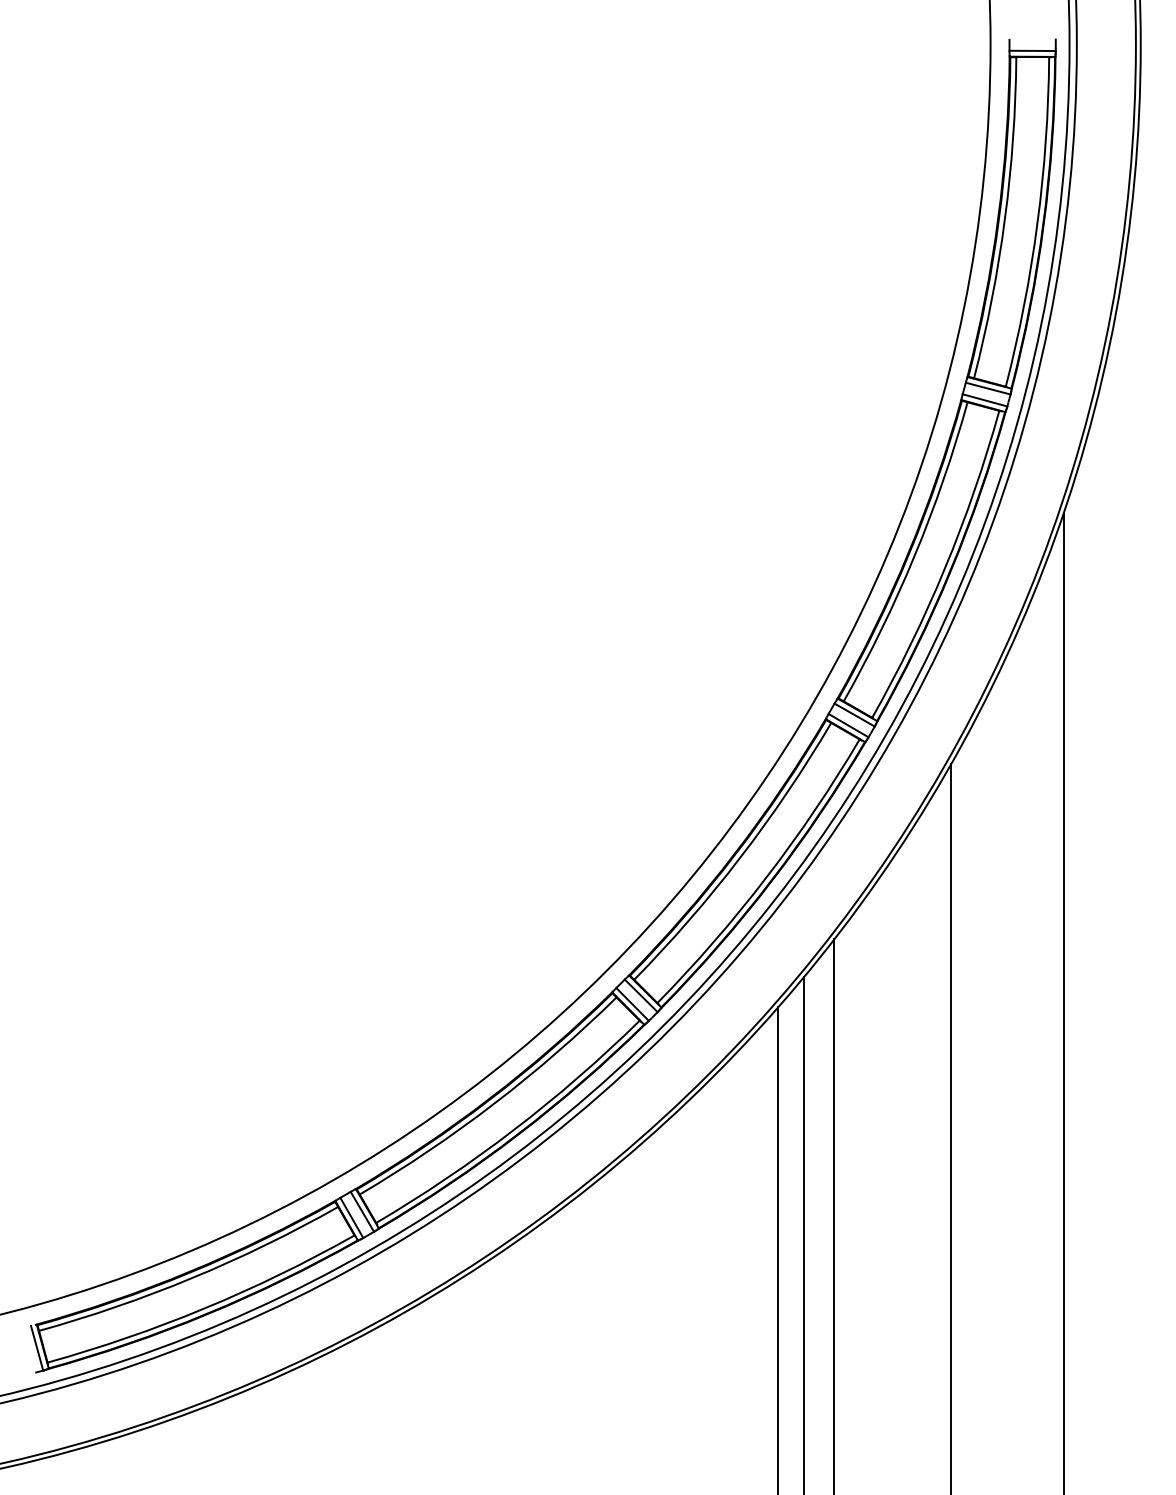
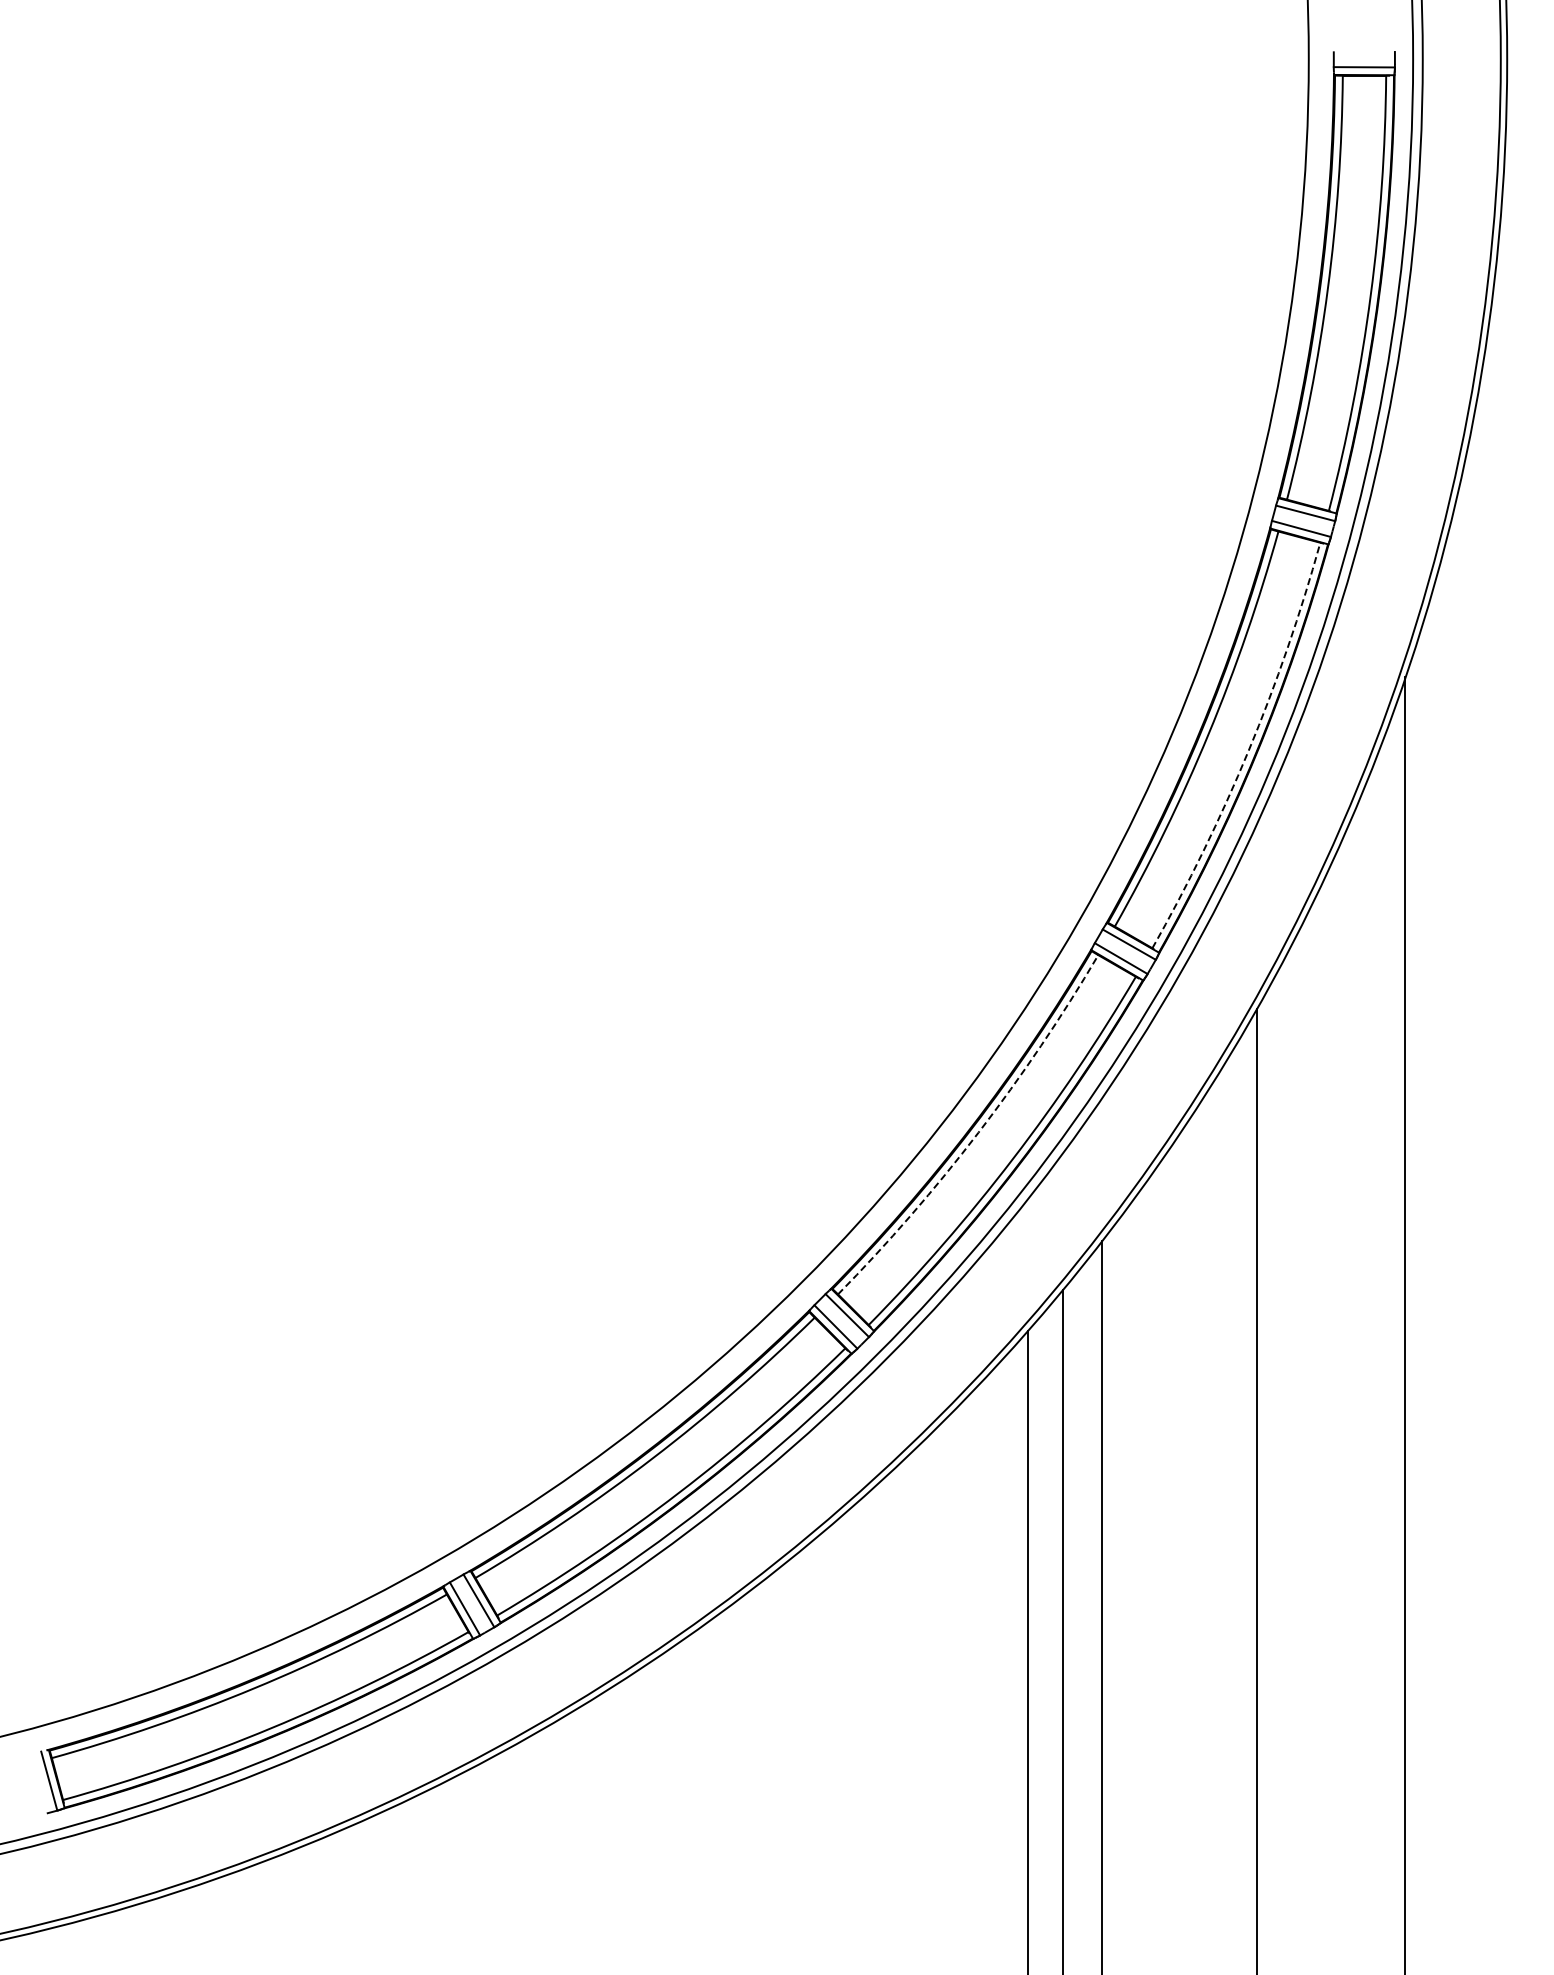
arc: (944, 568) -> (1248, 750), solid -> dashed
arc: (740, 857) -> (978, 1132), solid -> dashed

